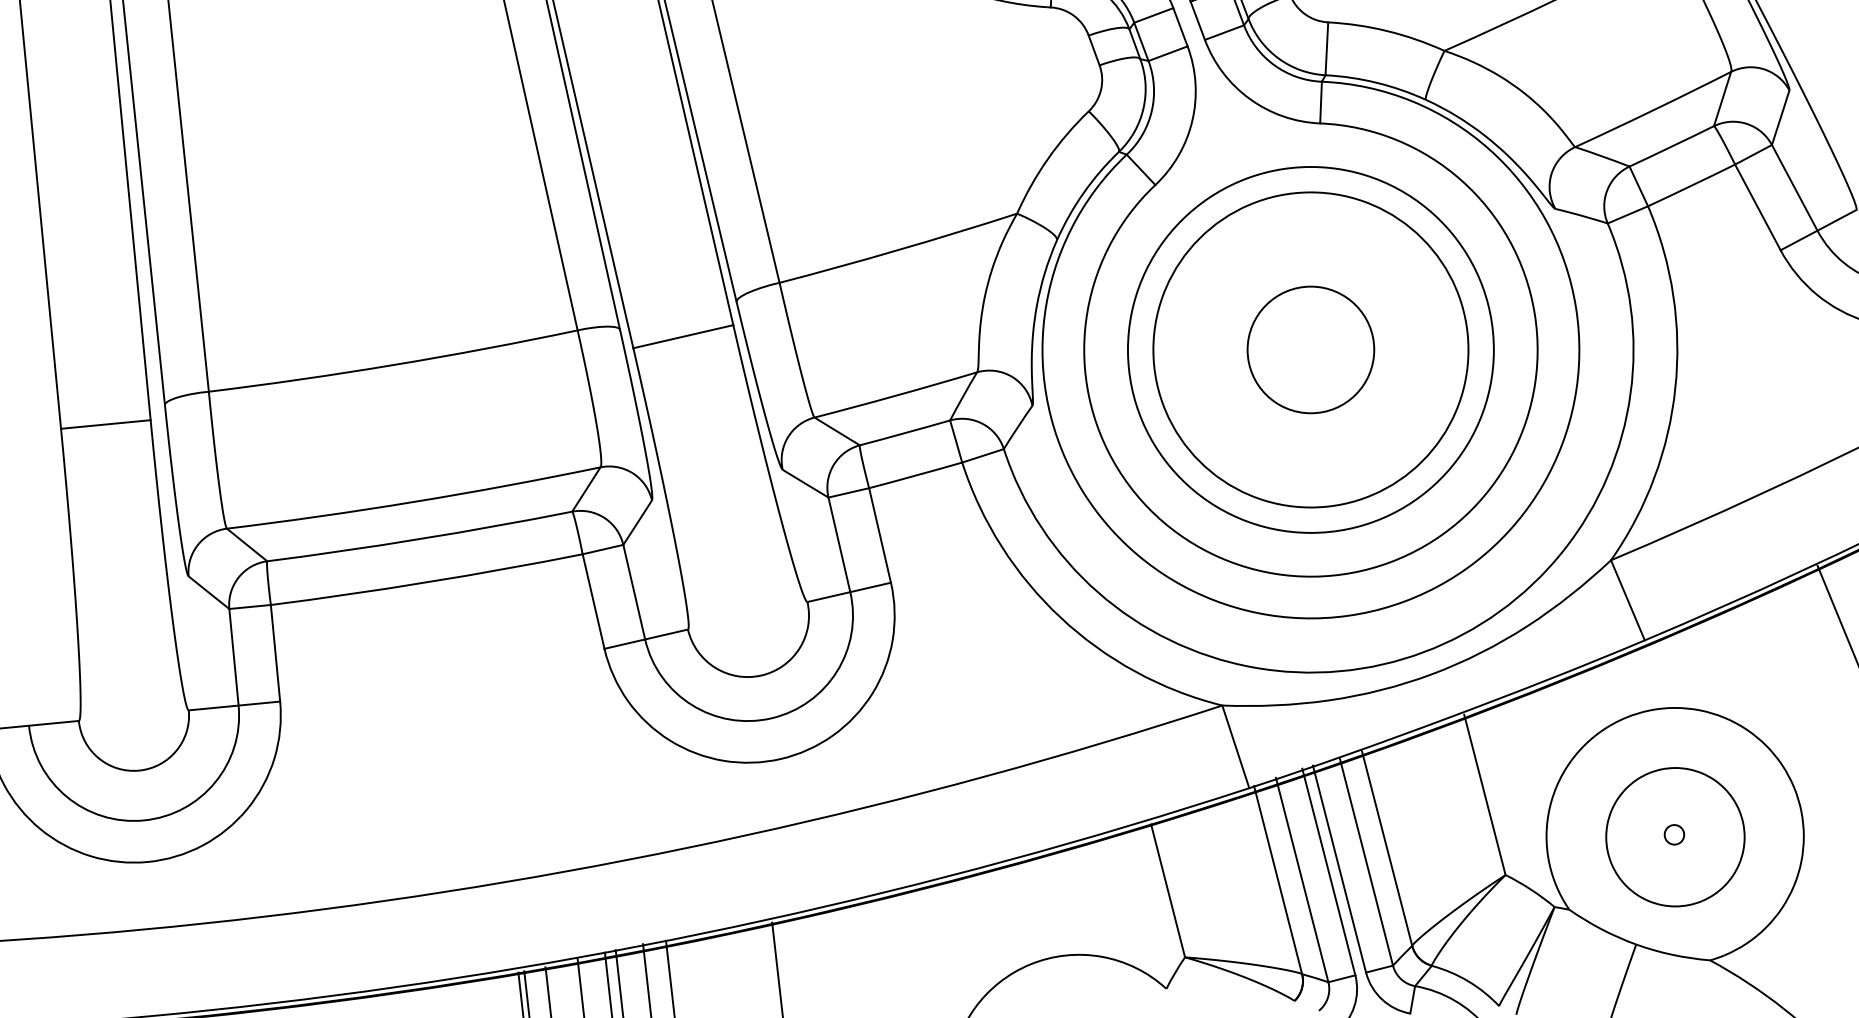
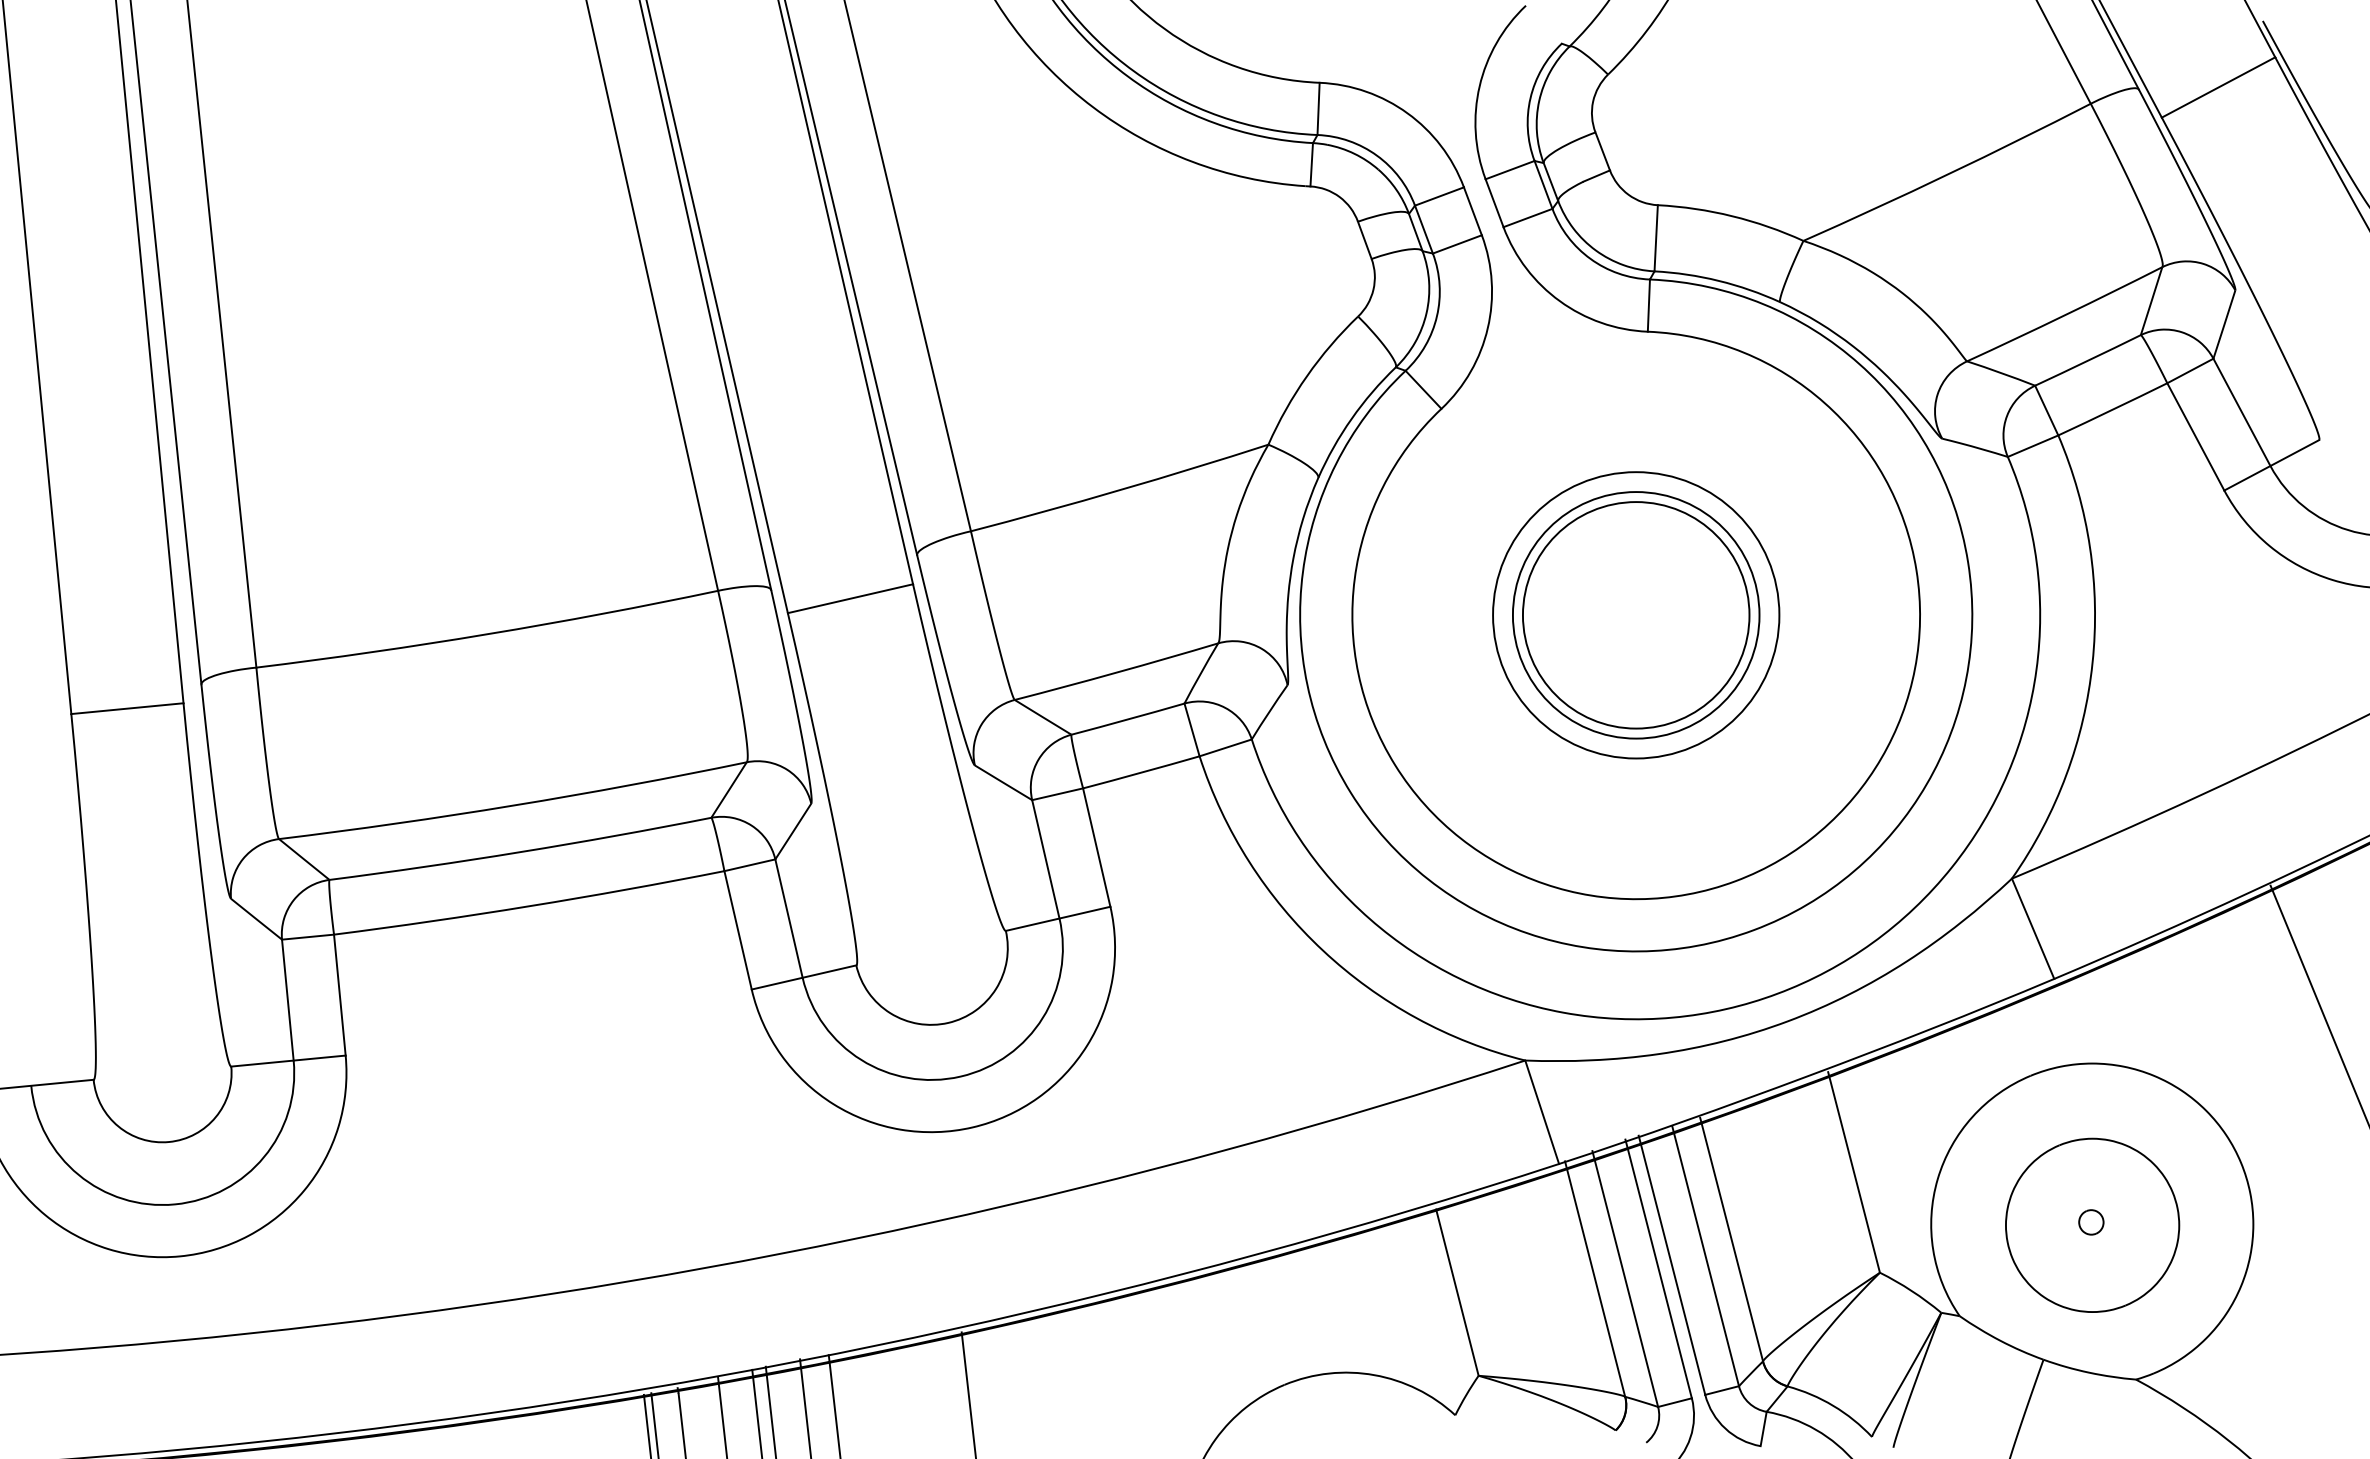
circle: (1310, 350) -> (1635, 615), size x0.62
circle: (1310, 350) -> (1635, 615), size x1.43
circle: (1311, 350) -> (1636, 615), size x0.62

